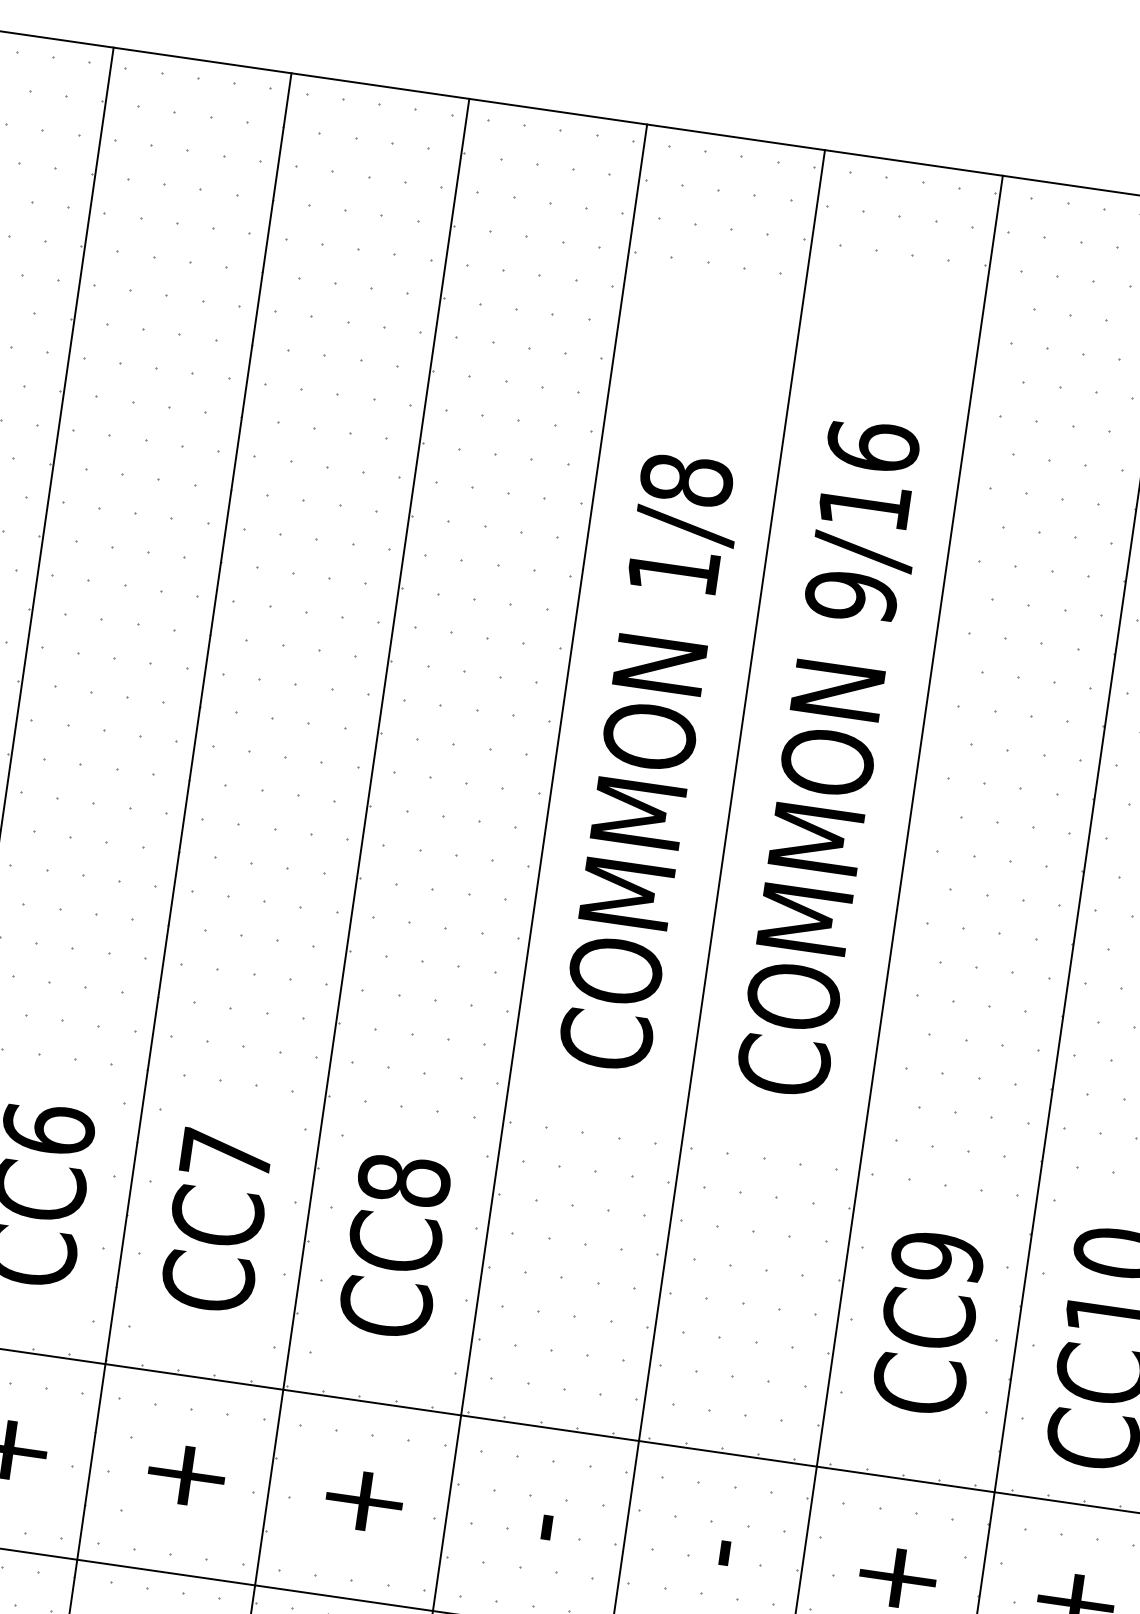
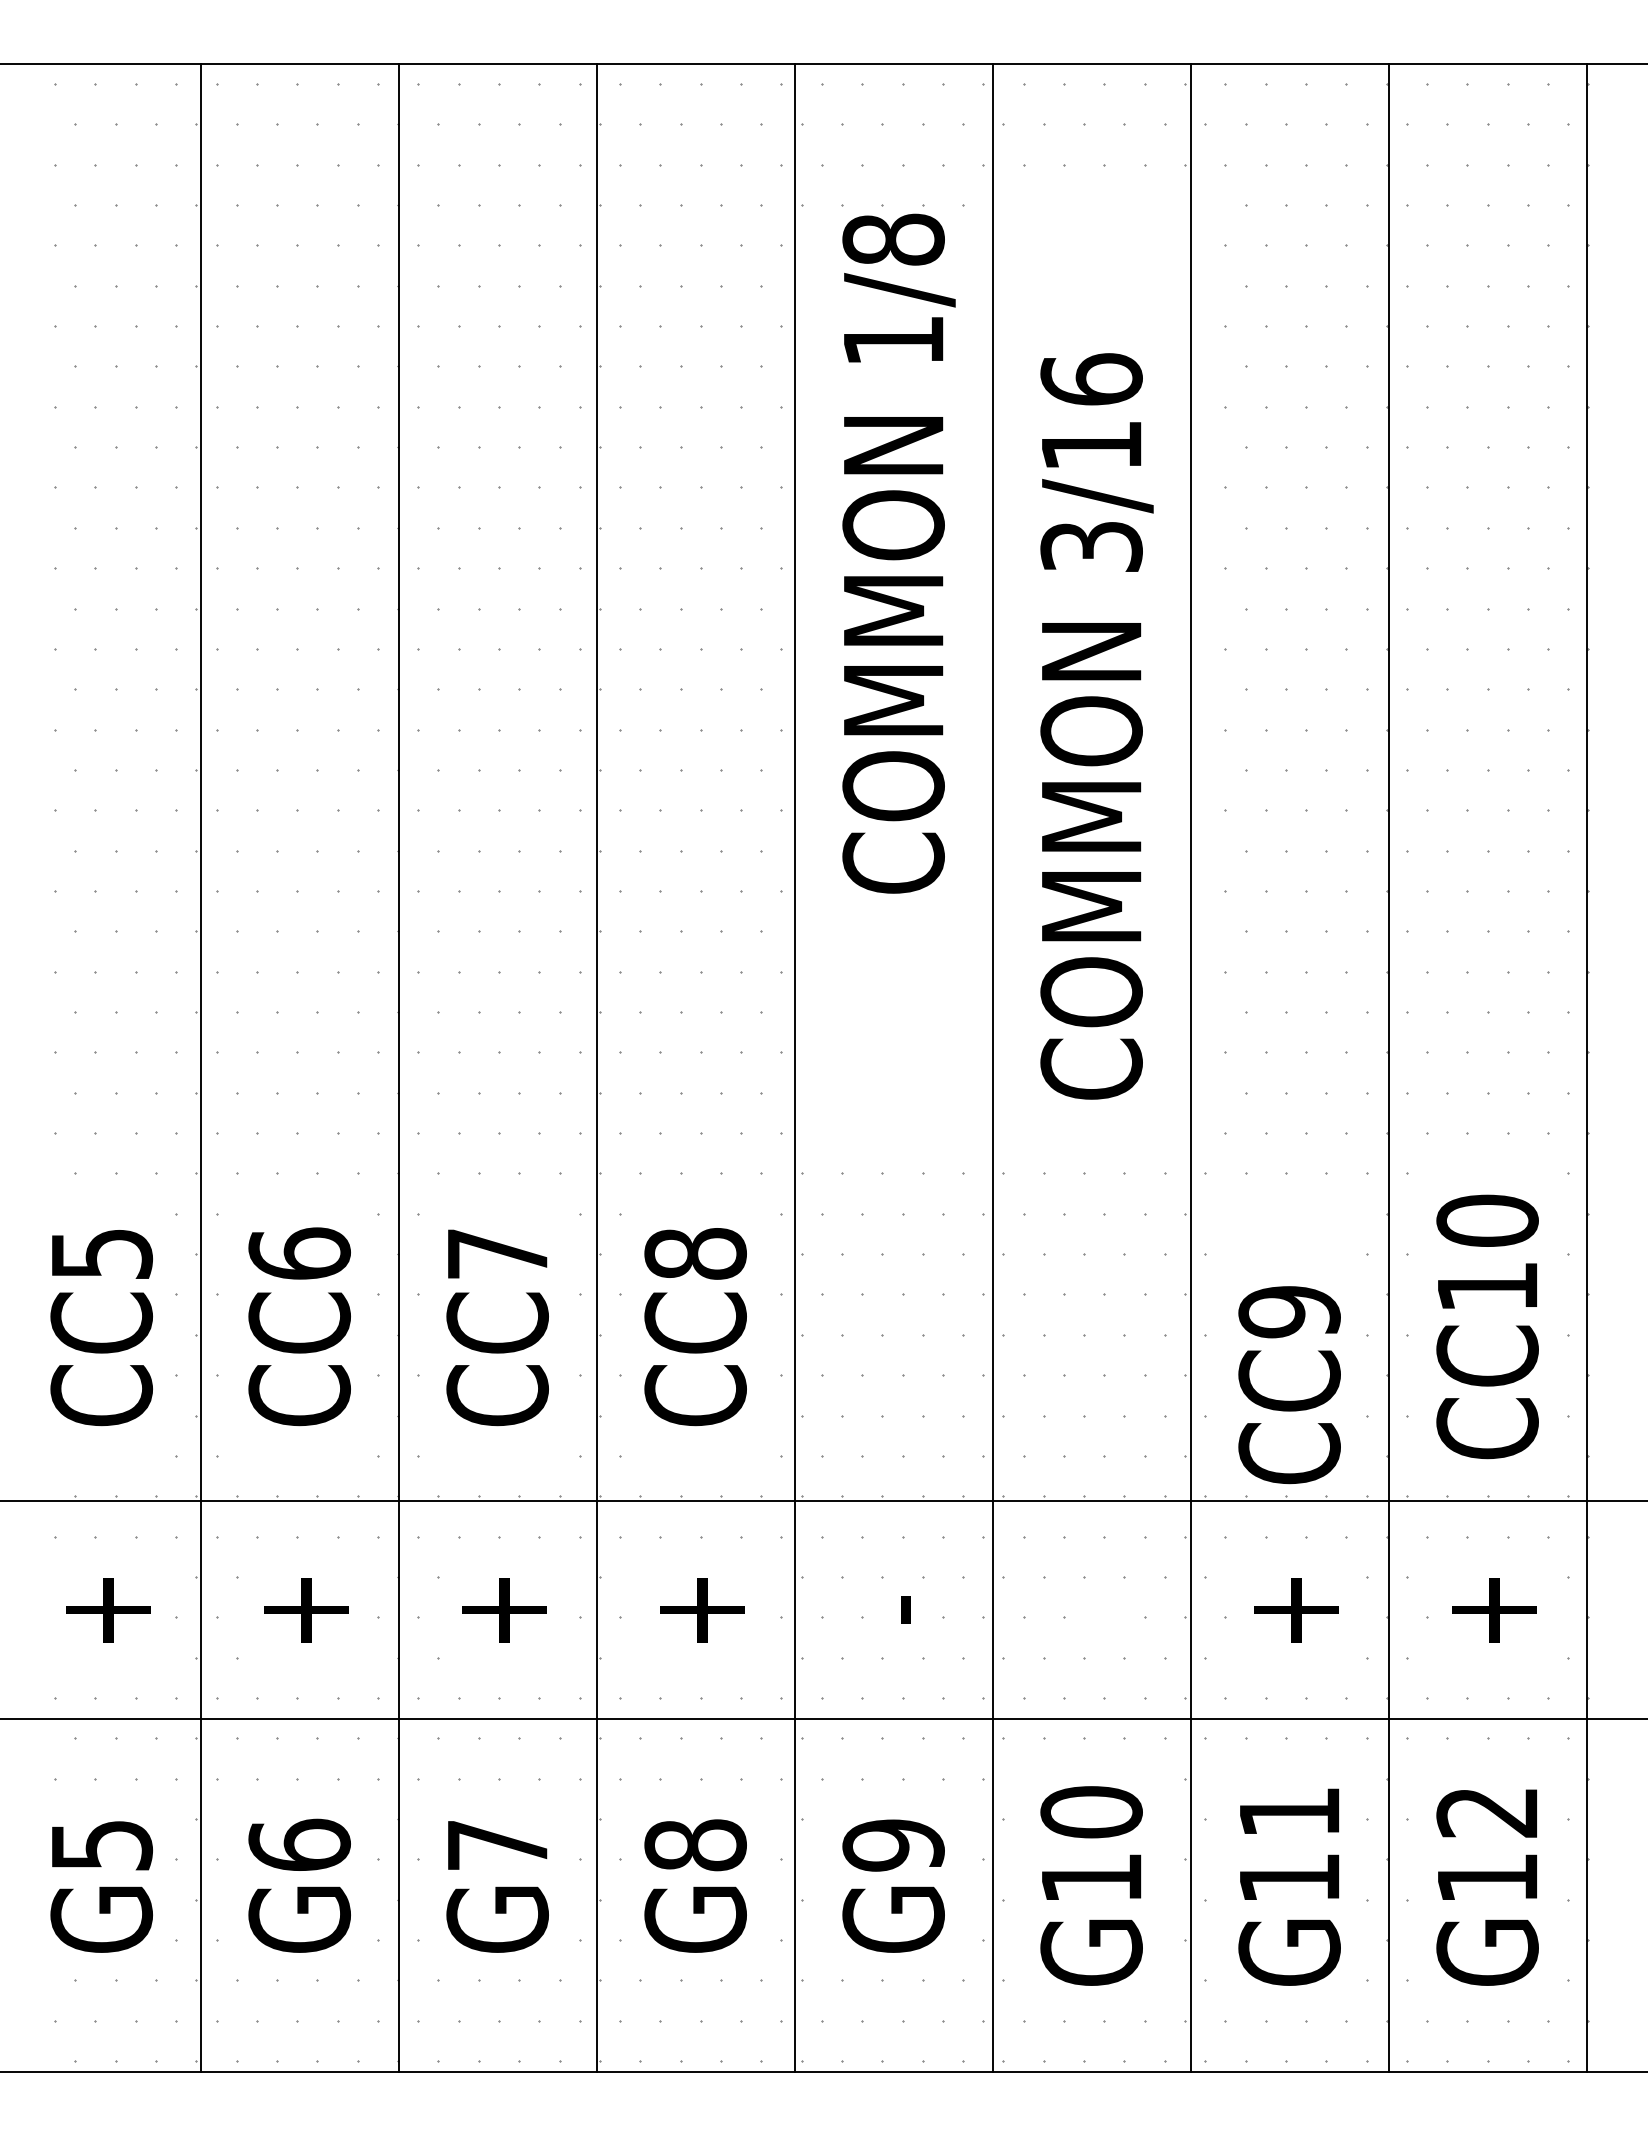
text: (851, 597) -> (1091, 547), 9/16 -> 3/16
text: (650, 762) -> (898, 553), moved
text: (928, 1323) -> (1289, 1385), moved
part: (724, 1552) -> (1103, 1609), removed

